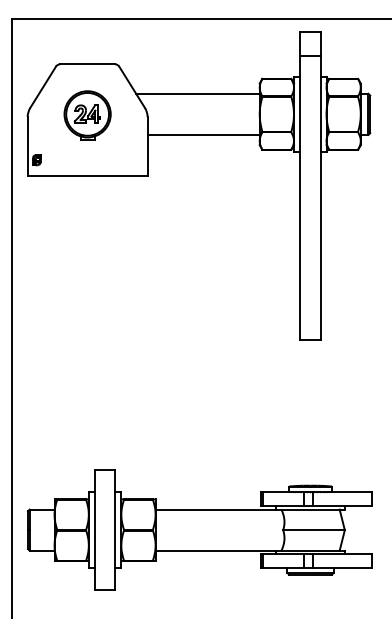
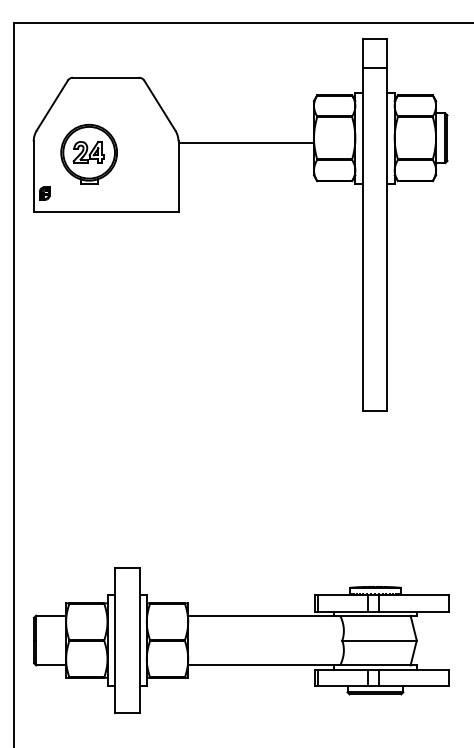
line: (197, 93) -> (238, 113), removed
part: (87, 115) -> (89, 154), moved
line: (203, 134) -> (246, 142), moved

